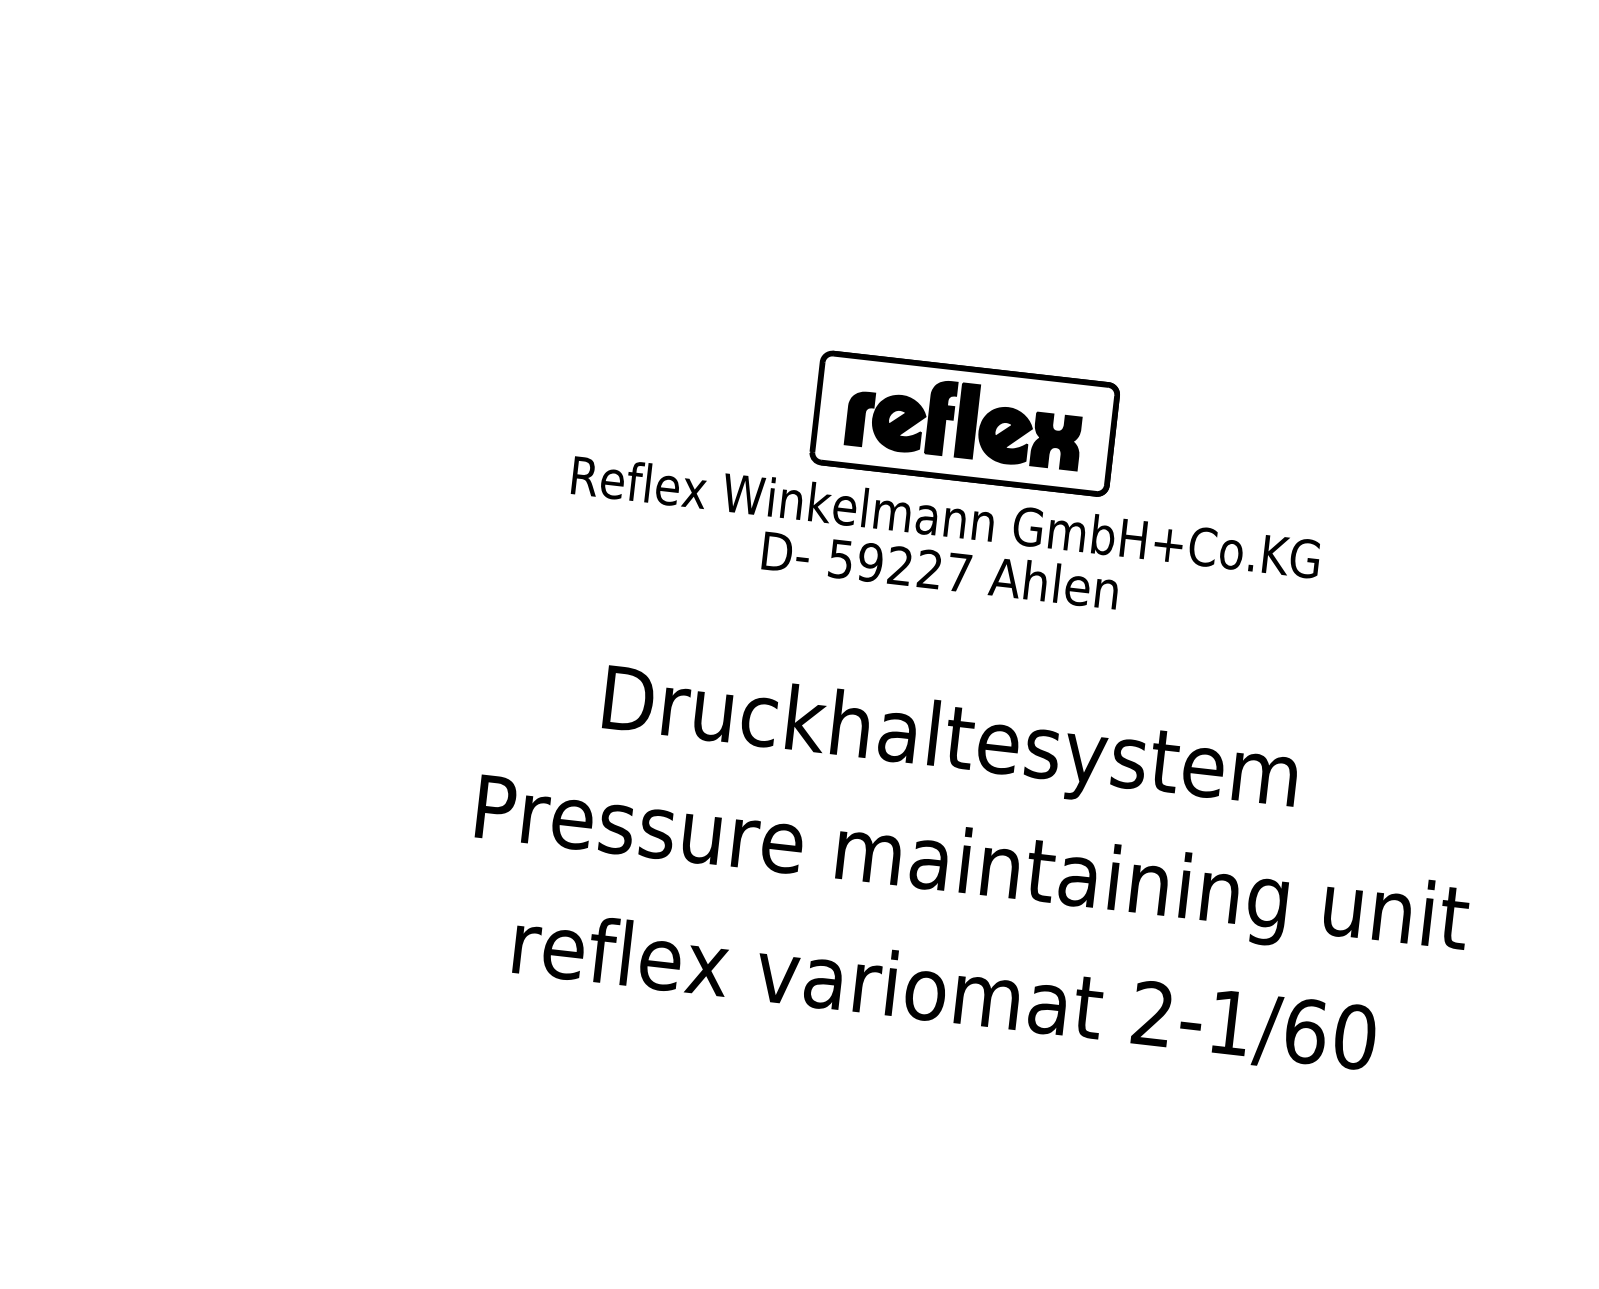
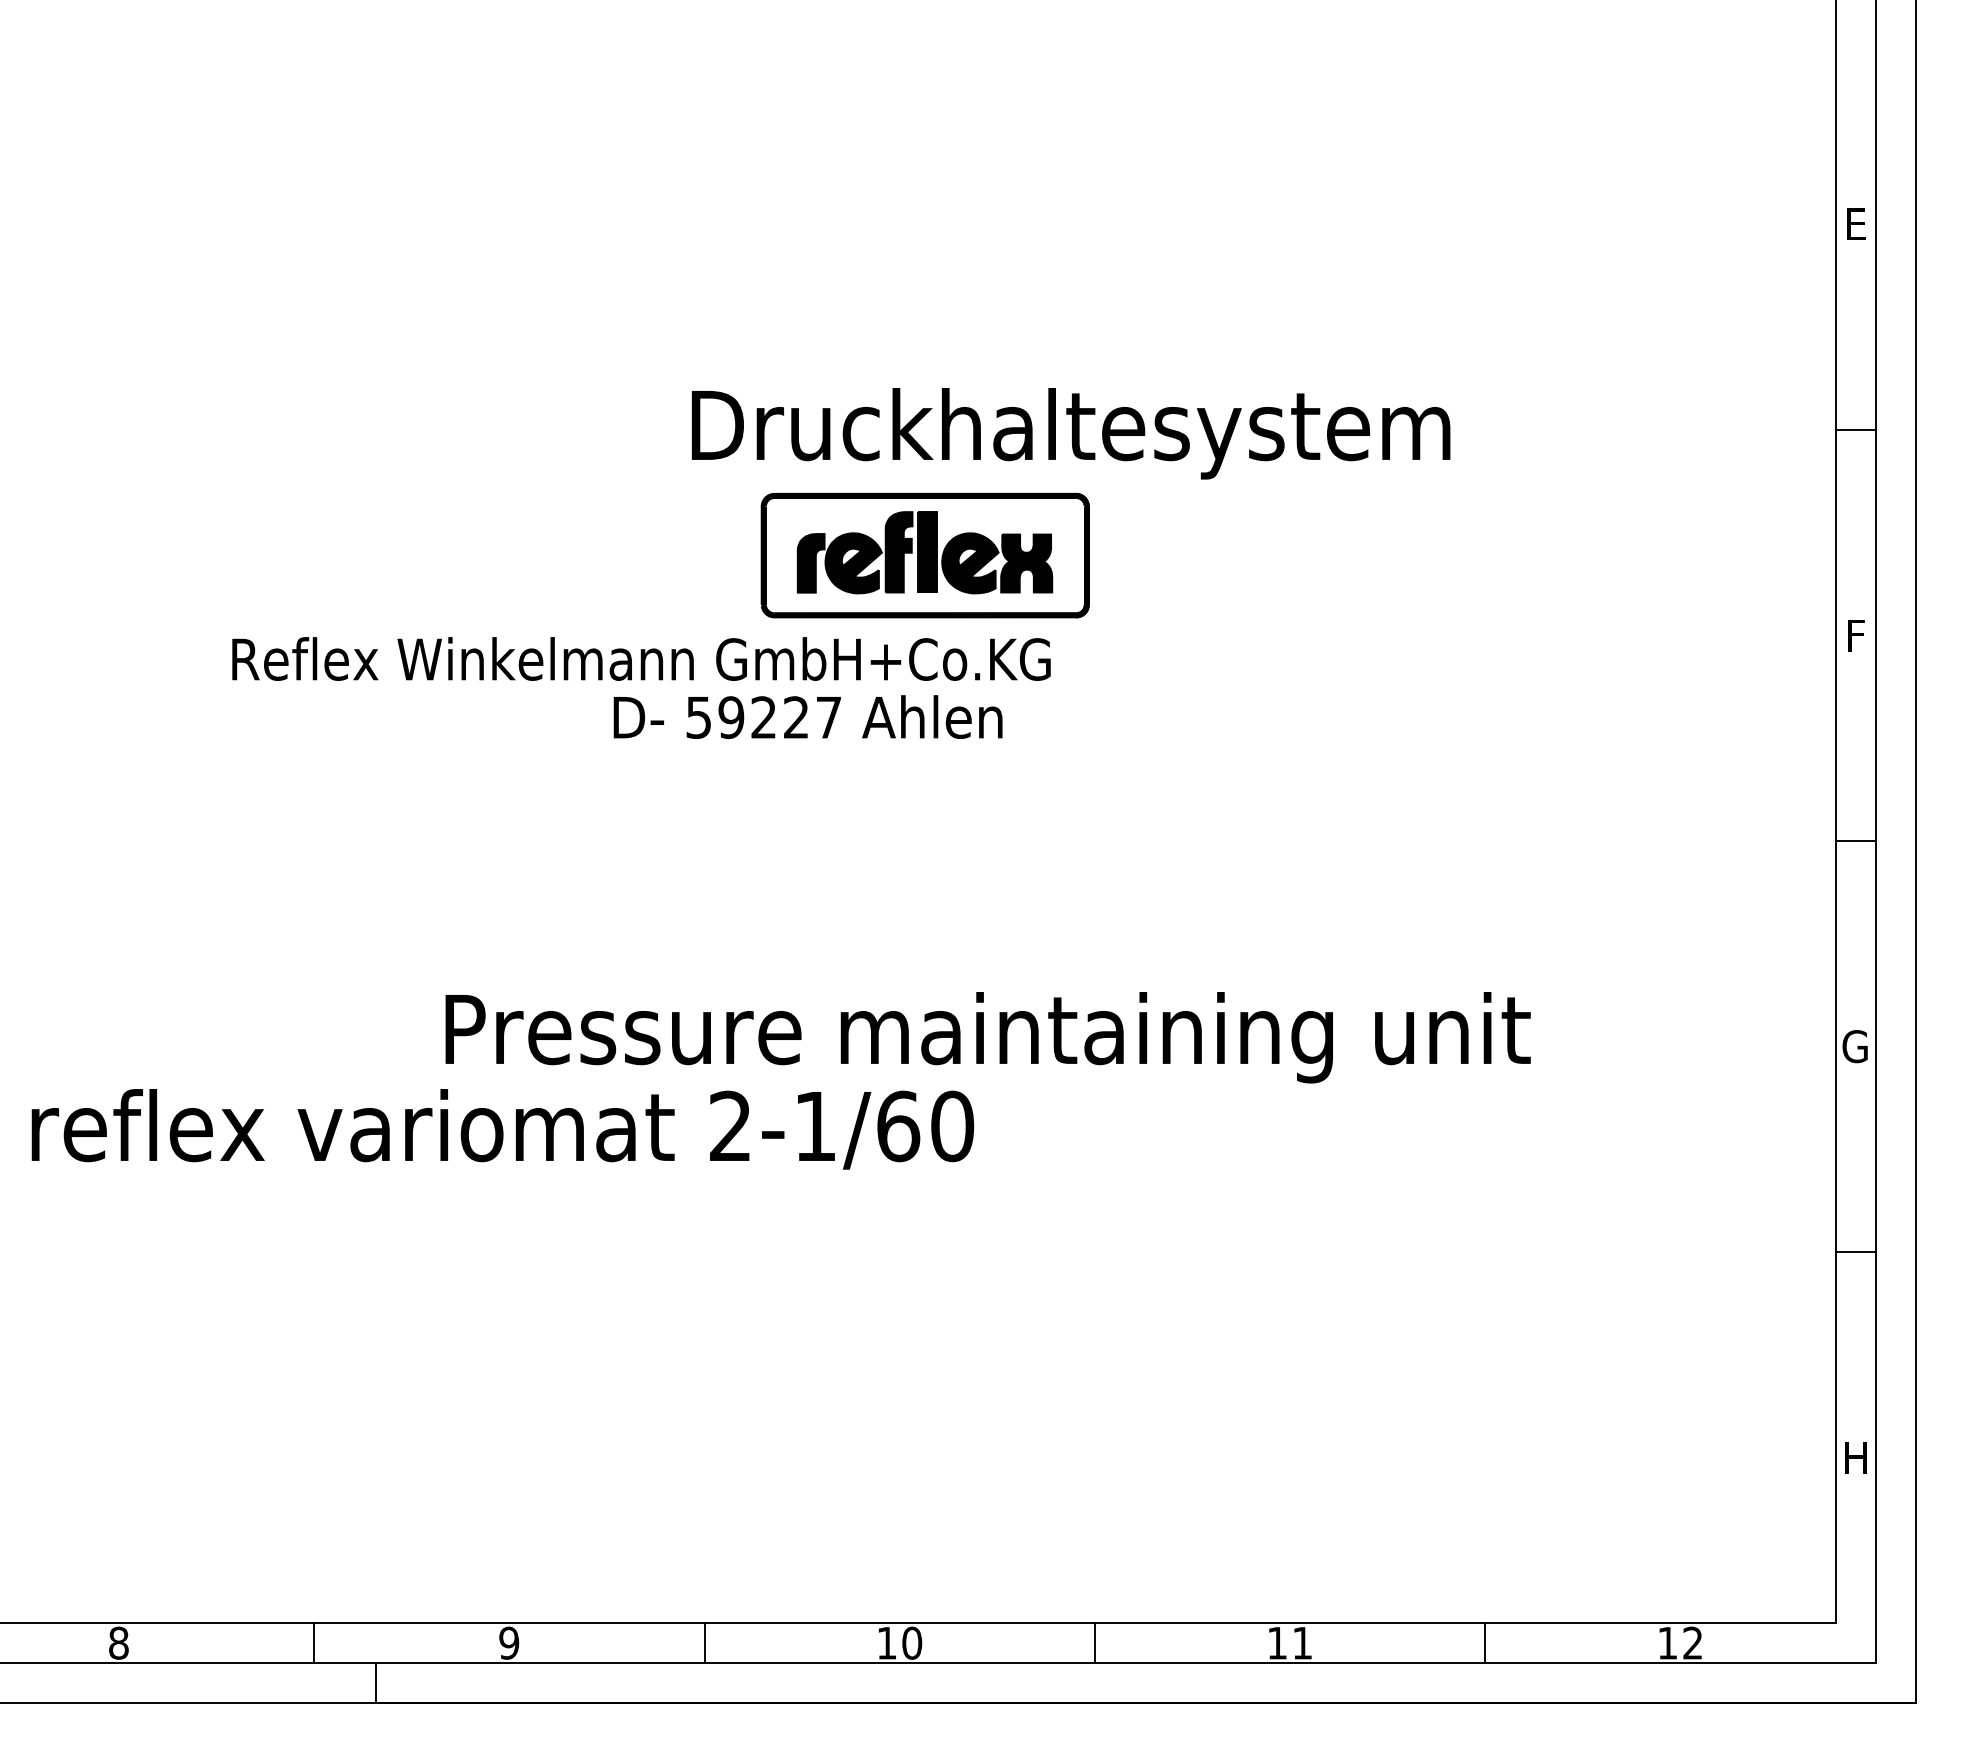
text: (946, 516) -> (641, 658), moved
text: (940, 569) -> (807, 716), moved
text: (949, 743) -> (1070, 433), moved
text: (944, 993) -> (502, 1129), moved

